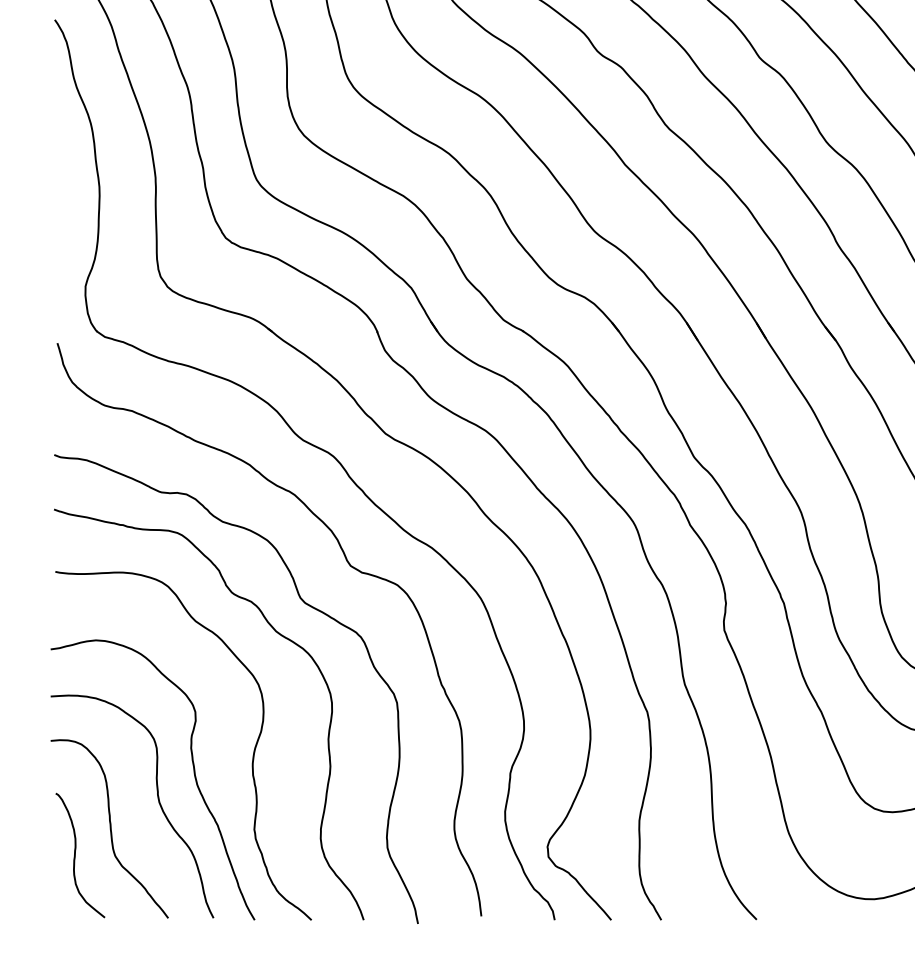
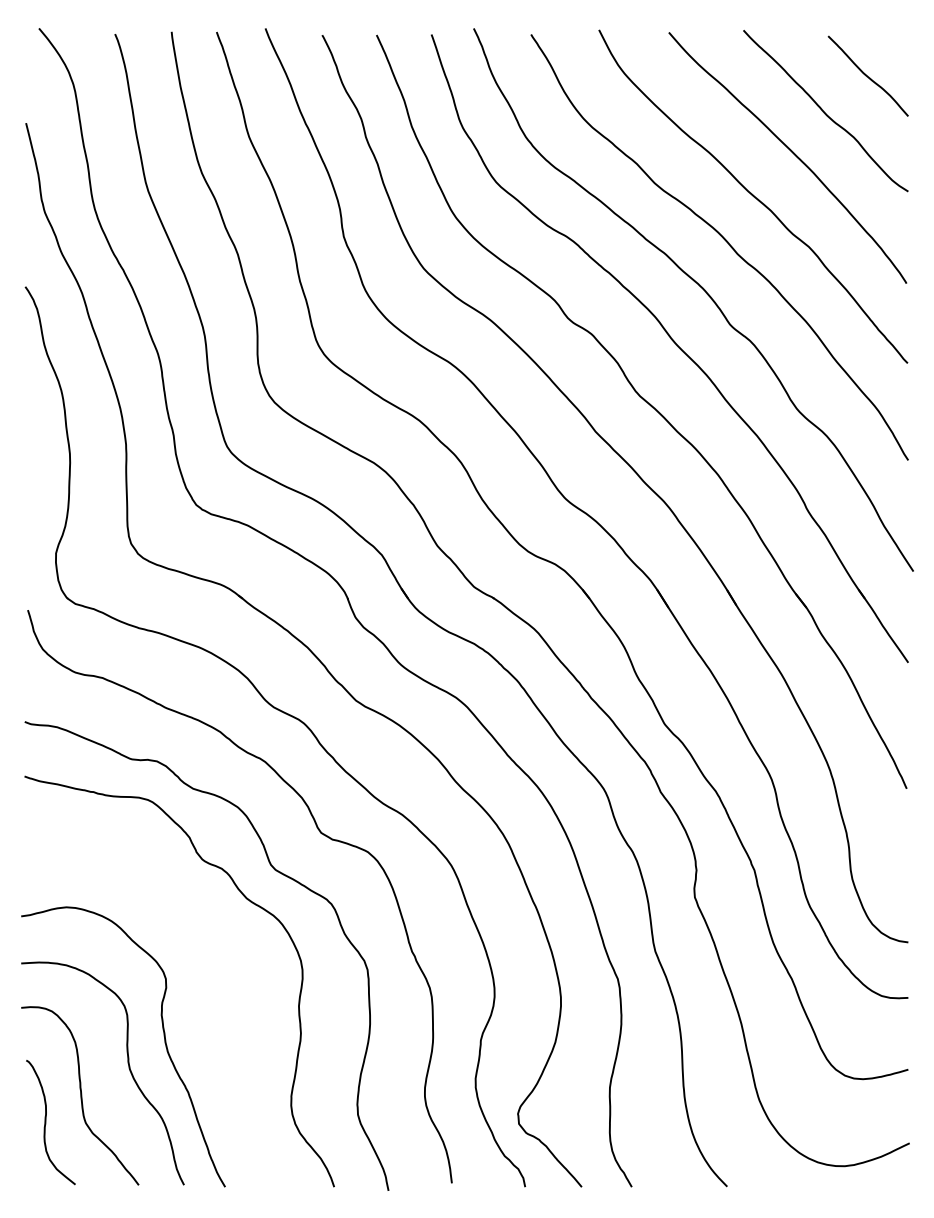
curve: (252, 752) -> (223, 1019), removed

